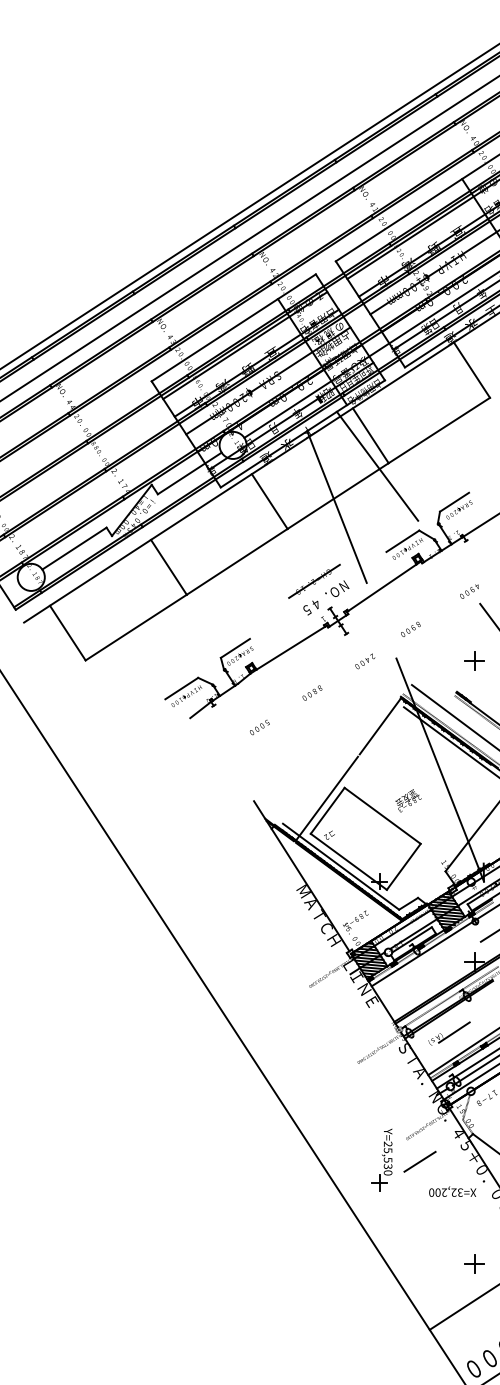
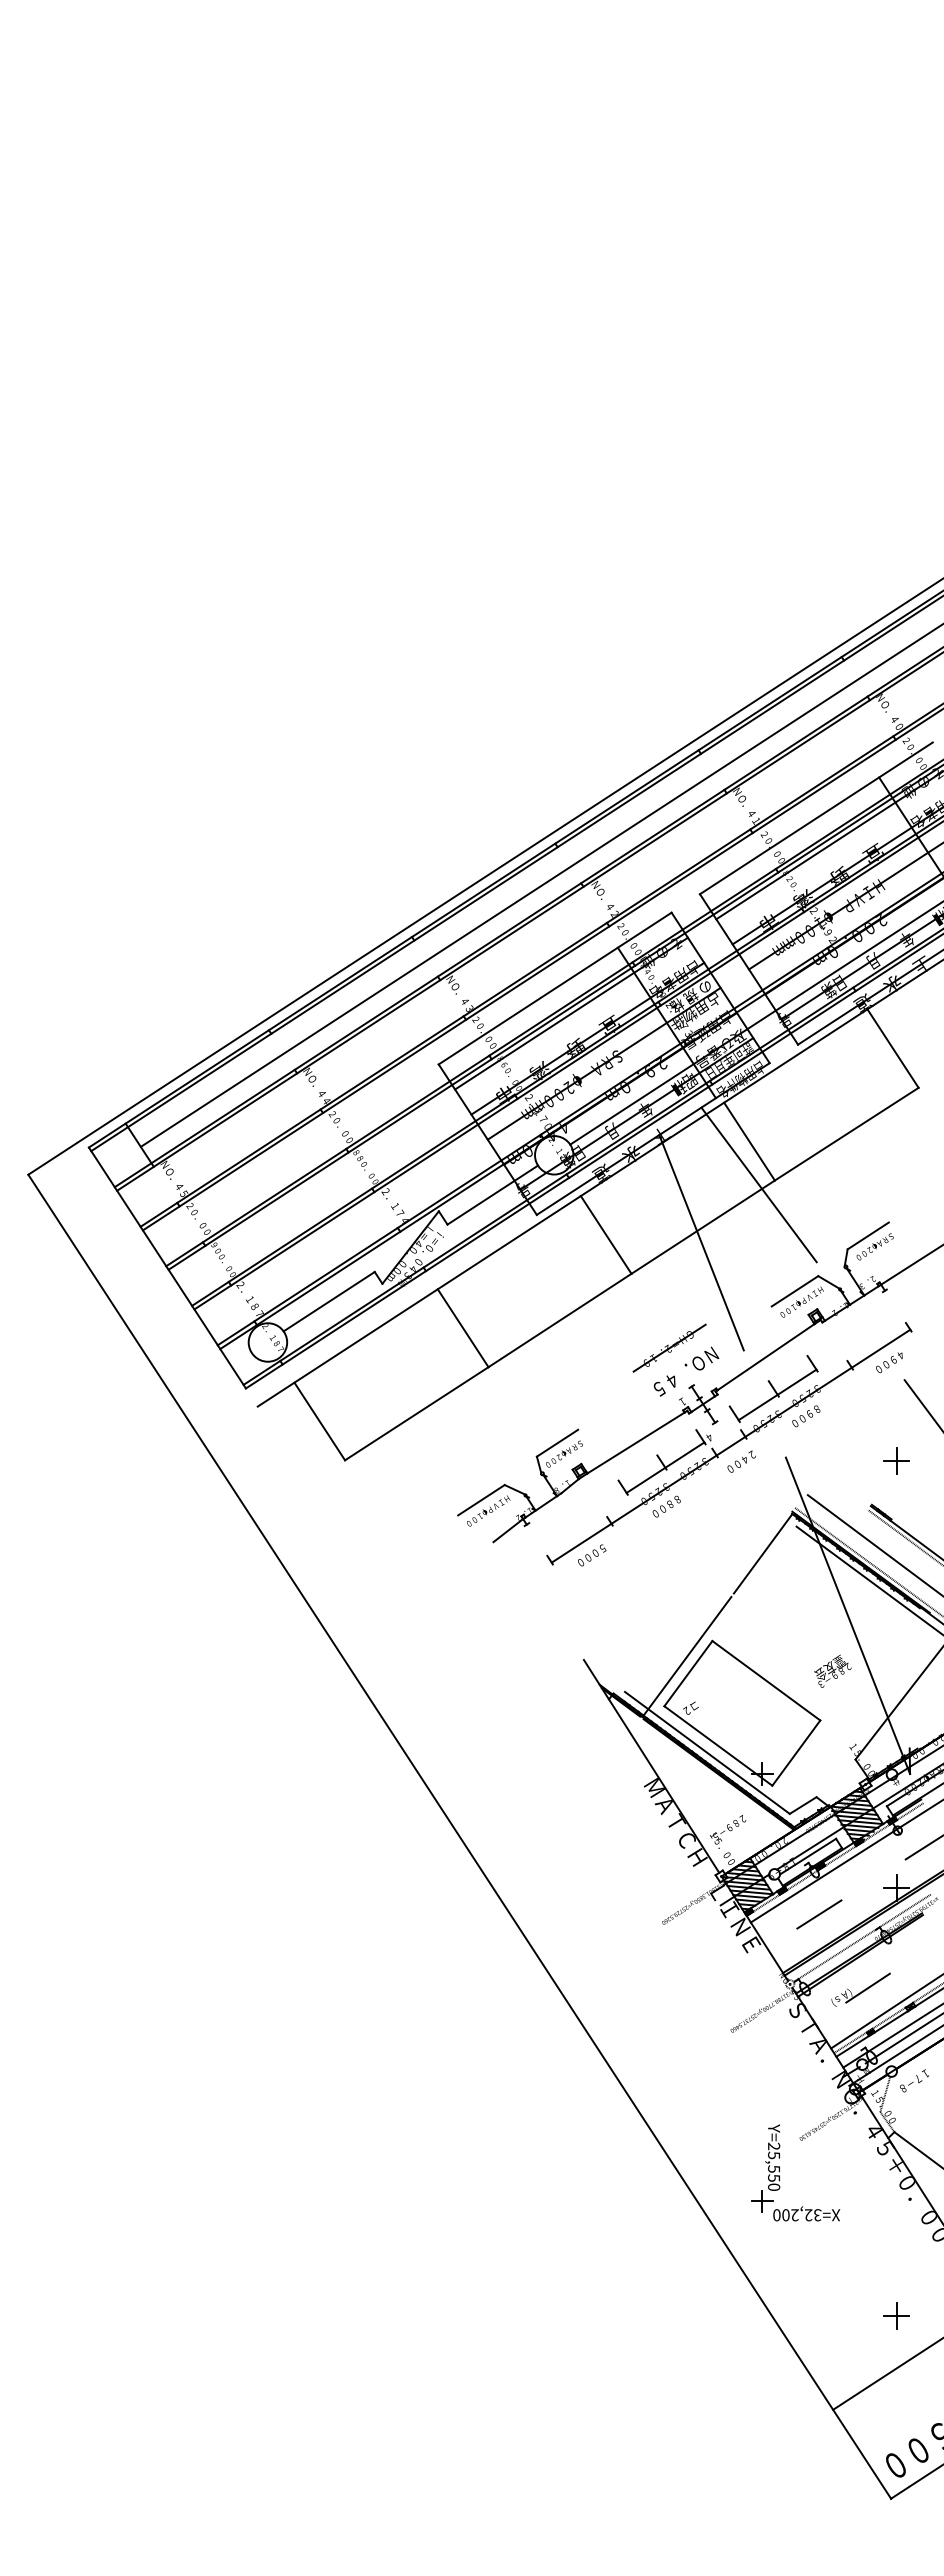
part: (356, 648) -> (729, 1443), added
text: (408, 800) -> (832, 1670), moved
line: (420, 1161) -> (819, 1914), moved
text: (388, 1166) -> (774, 2177), Y=25,530 -> Y=25,550
text: (452, 1191) -> (806, 2213), moved

